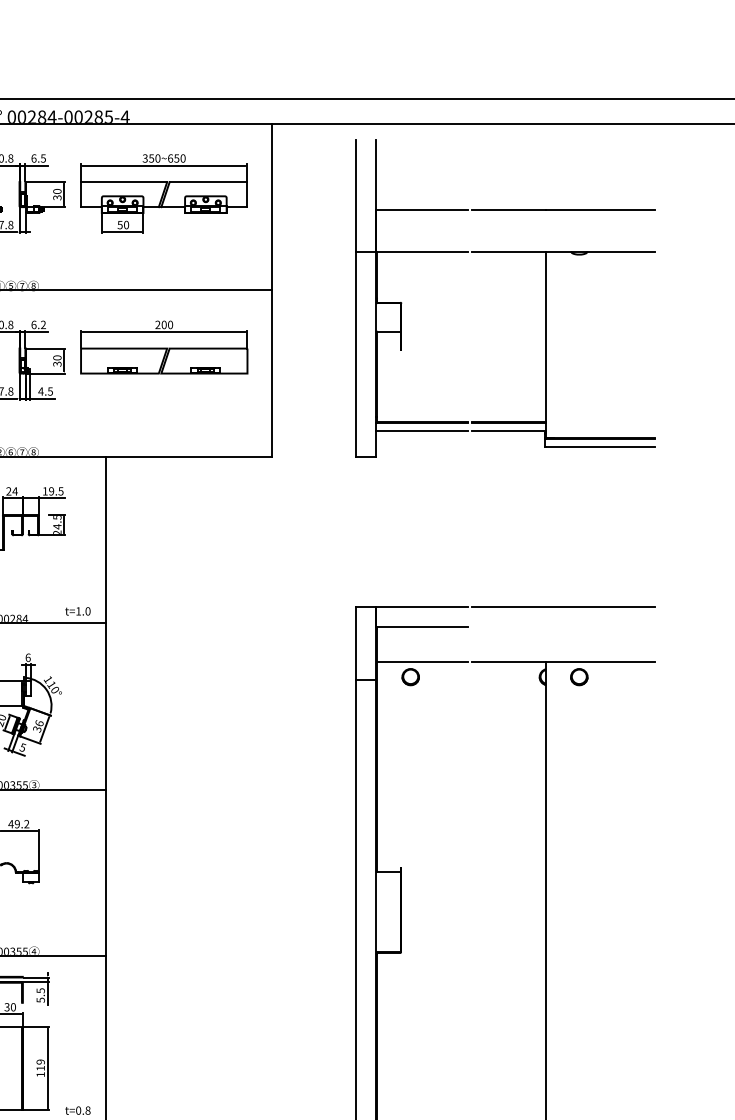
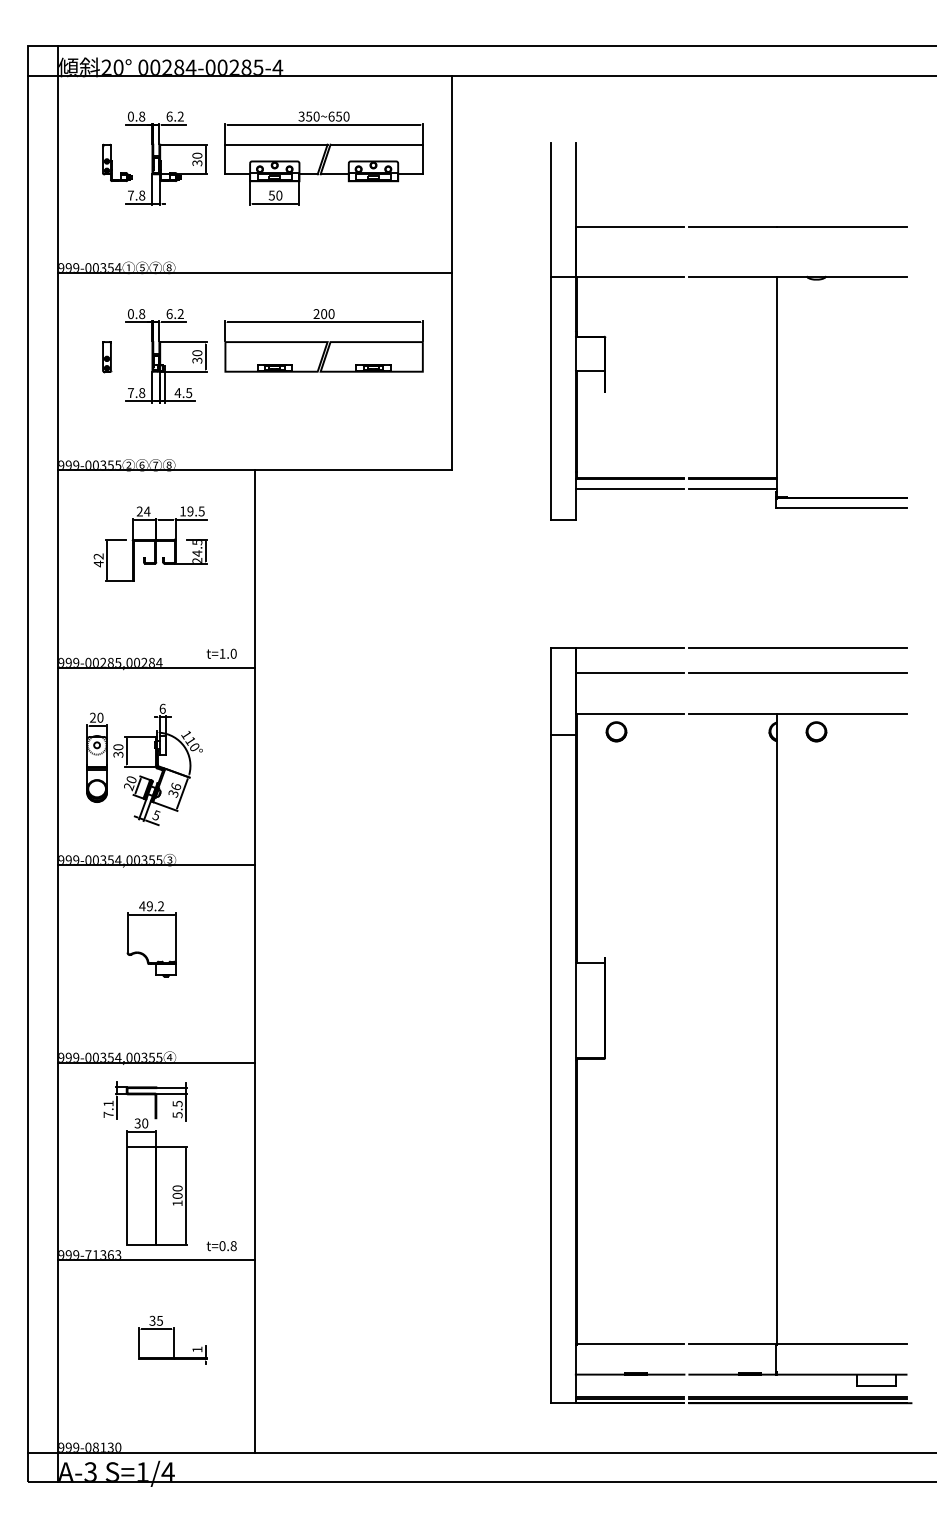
text: (43, 158) -> (180, 116), 6.5 -> 6.2
part: (545, 298) -> (776, 331), moved
line: (563, 627) -> (797, 672), added
text: (40, 1064) -> (177, 1191), 119 -> 100

